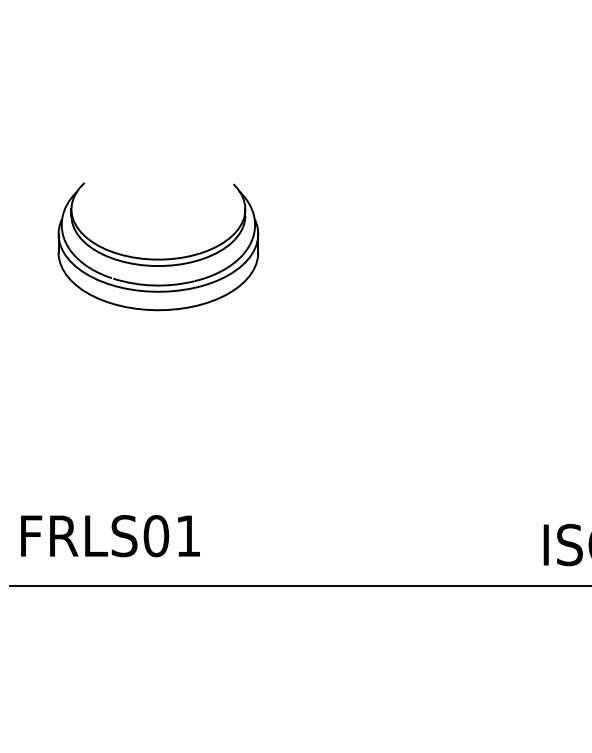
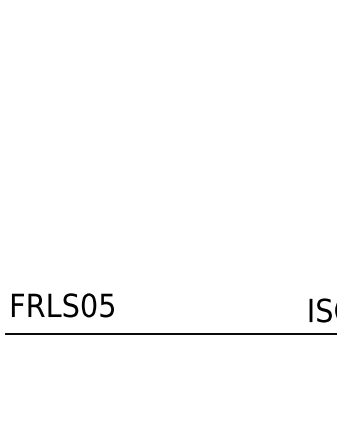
part: (157, 258) -> (89, 147), removed
text: (187, 536) -> (106, 305), FRLS01 -> FRLS05

